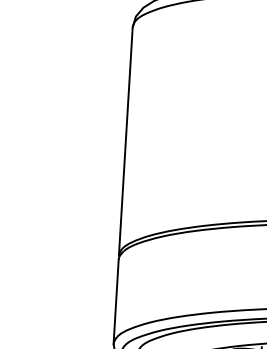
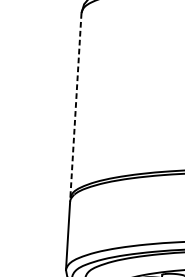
line: (125, 142) -> (75, 106), solid -> dashed

